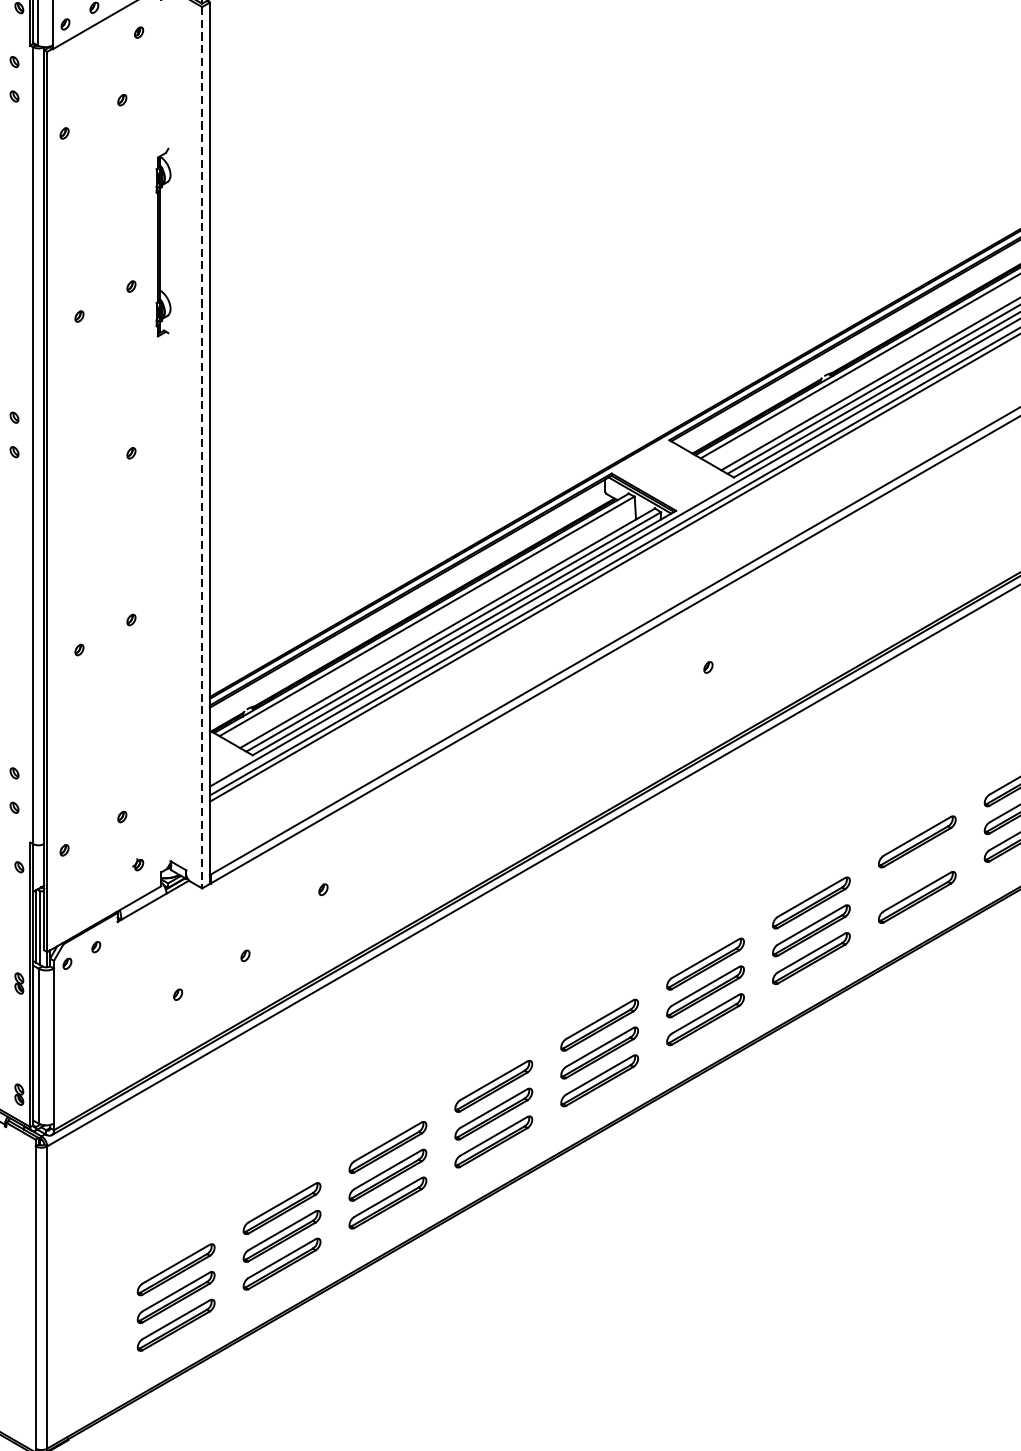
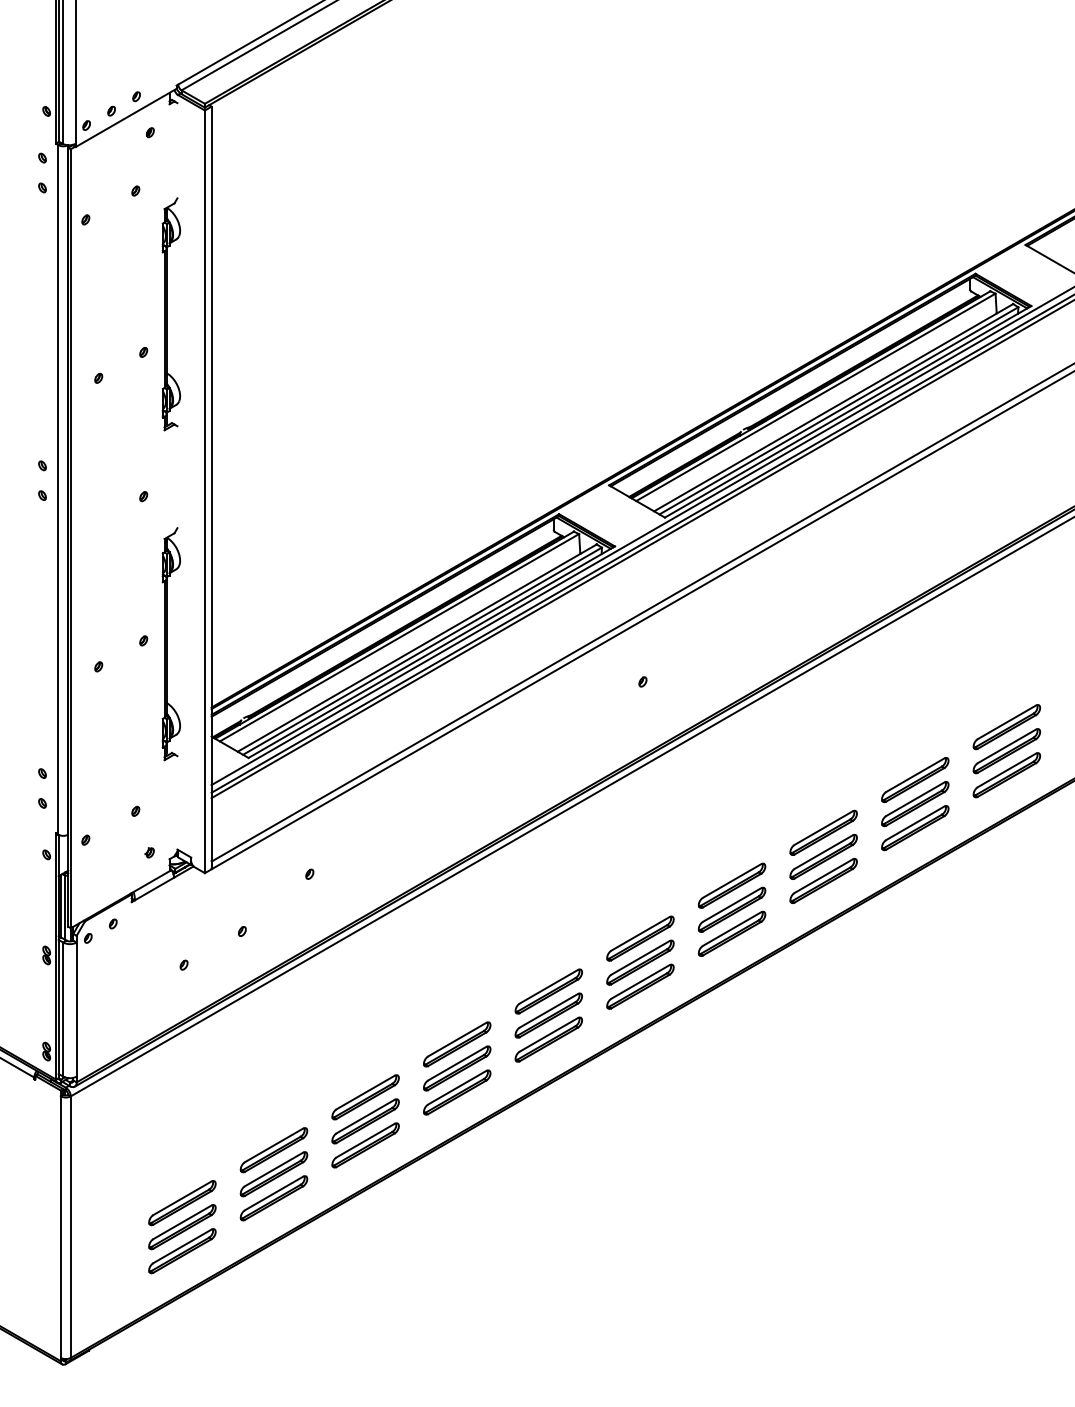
part: (163, 242) -> (171, 314), size x1.43
line: (201, 448) -> (204, 492), dashed -> solid
part: (162, 624) -> (170, 644), added
part: (917, 869) -> (823, 856), added

